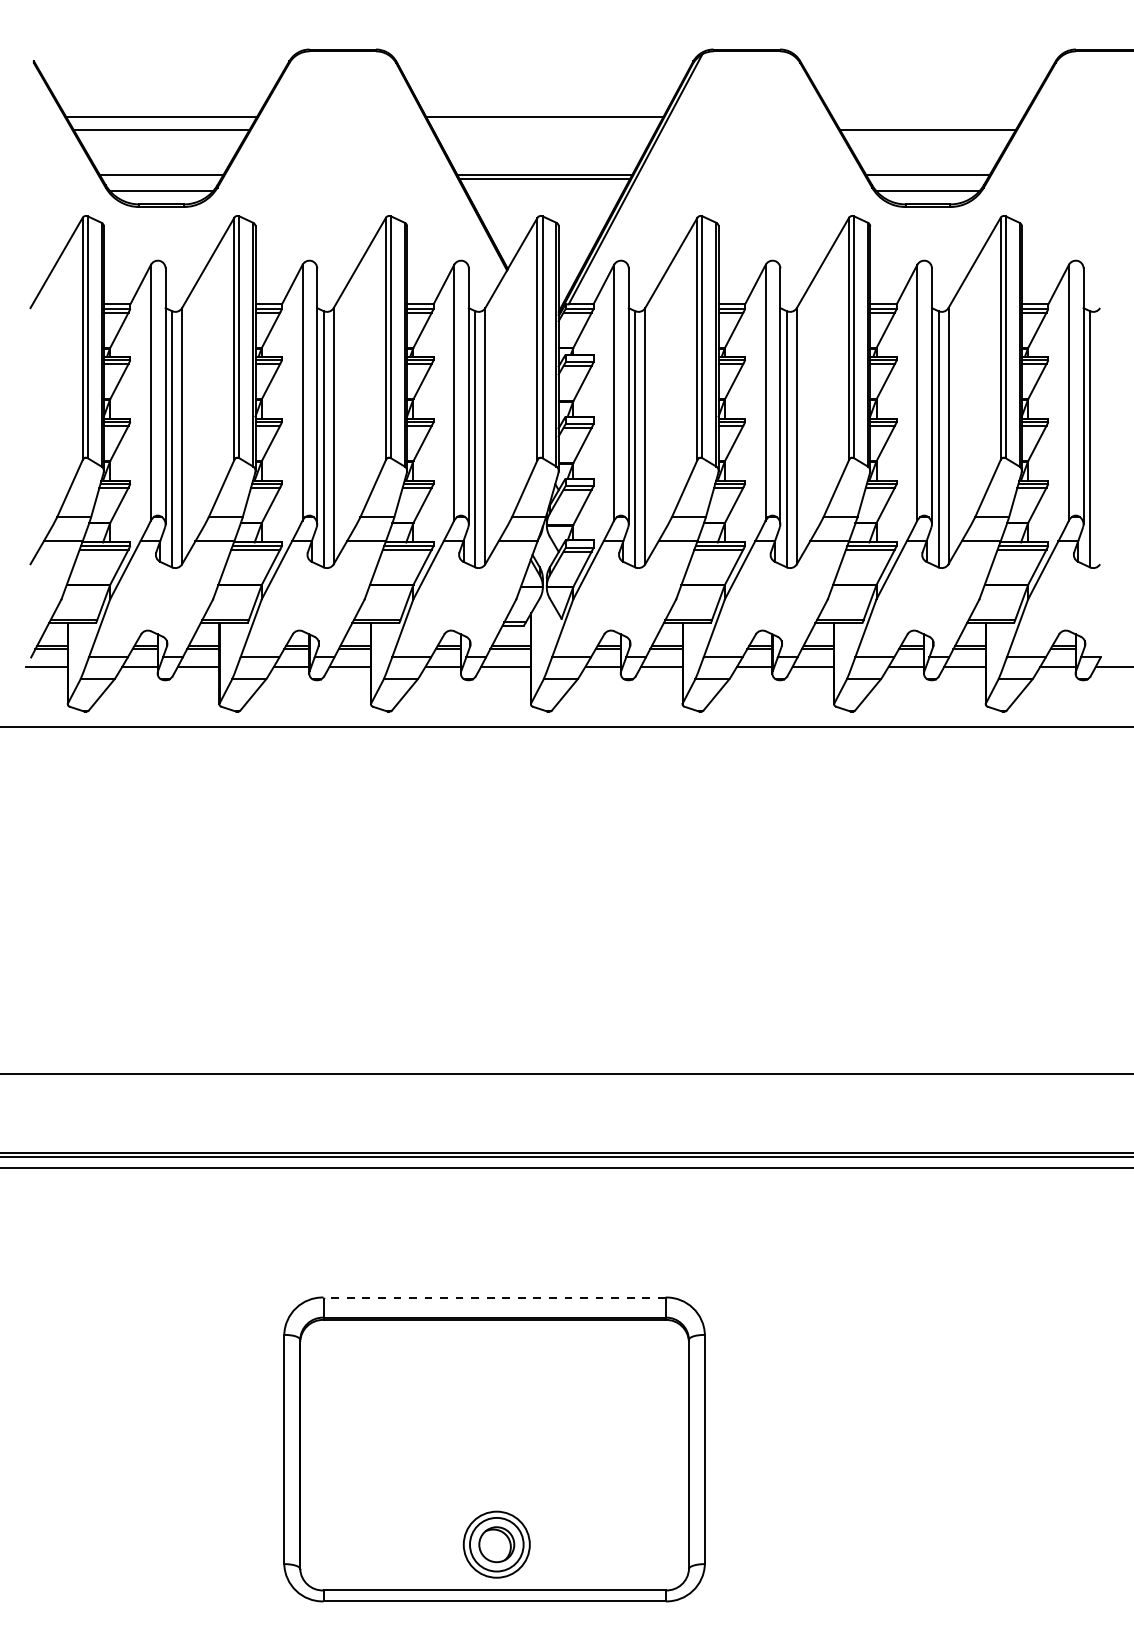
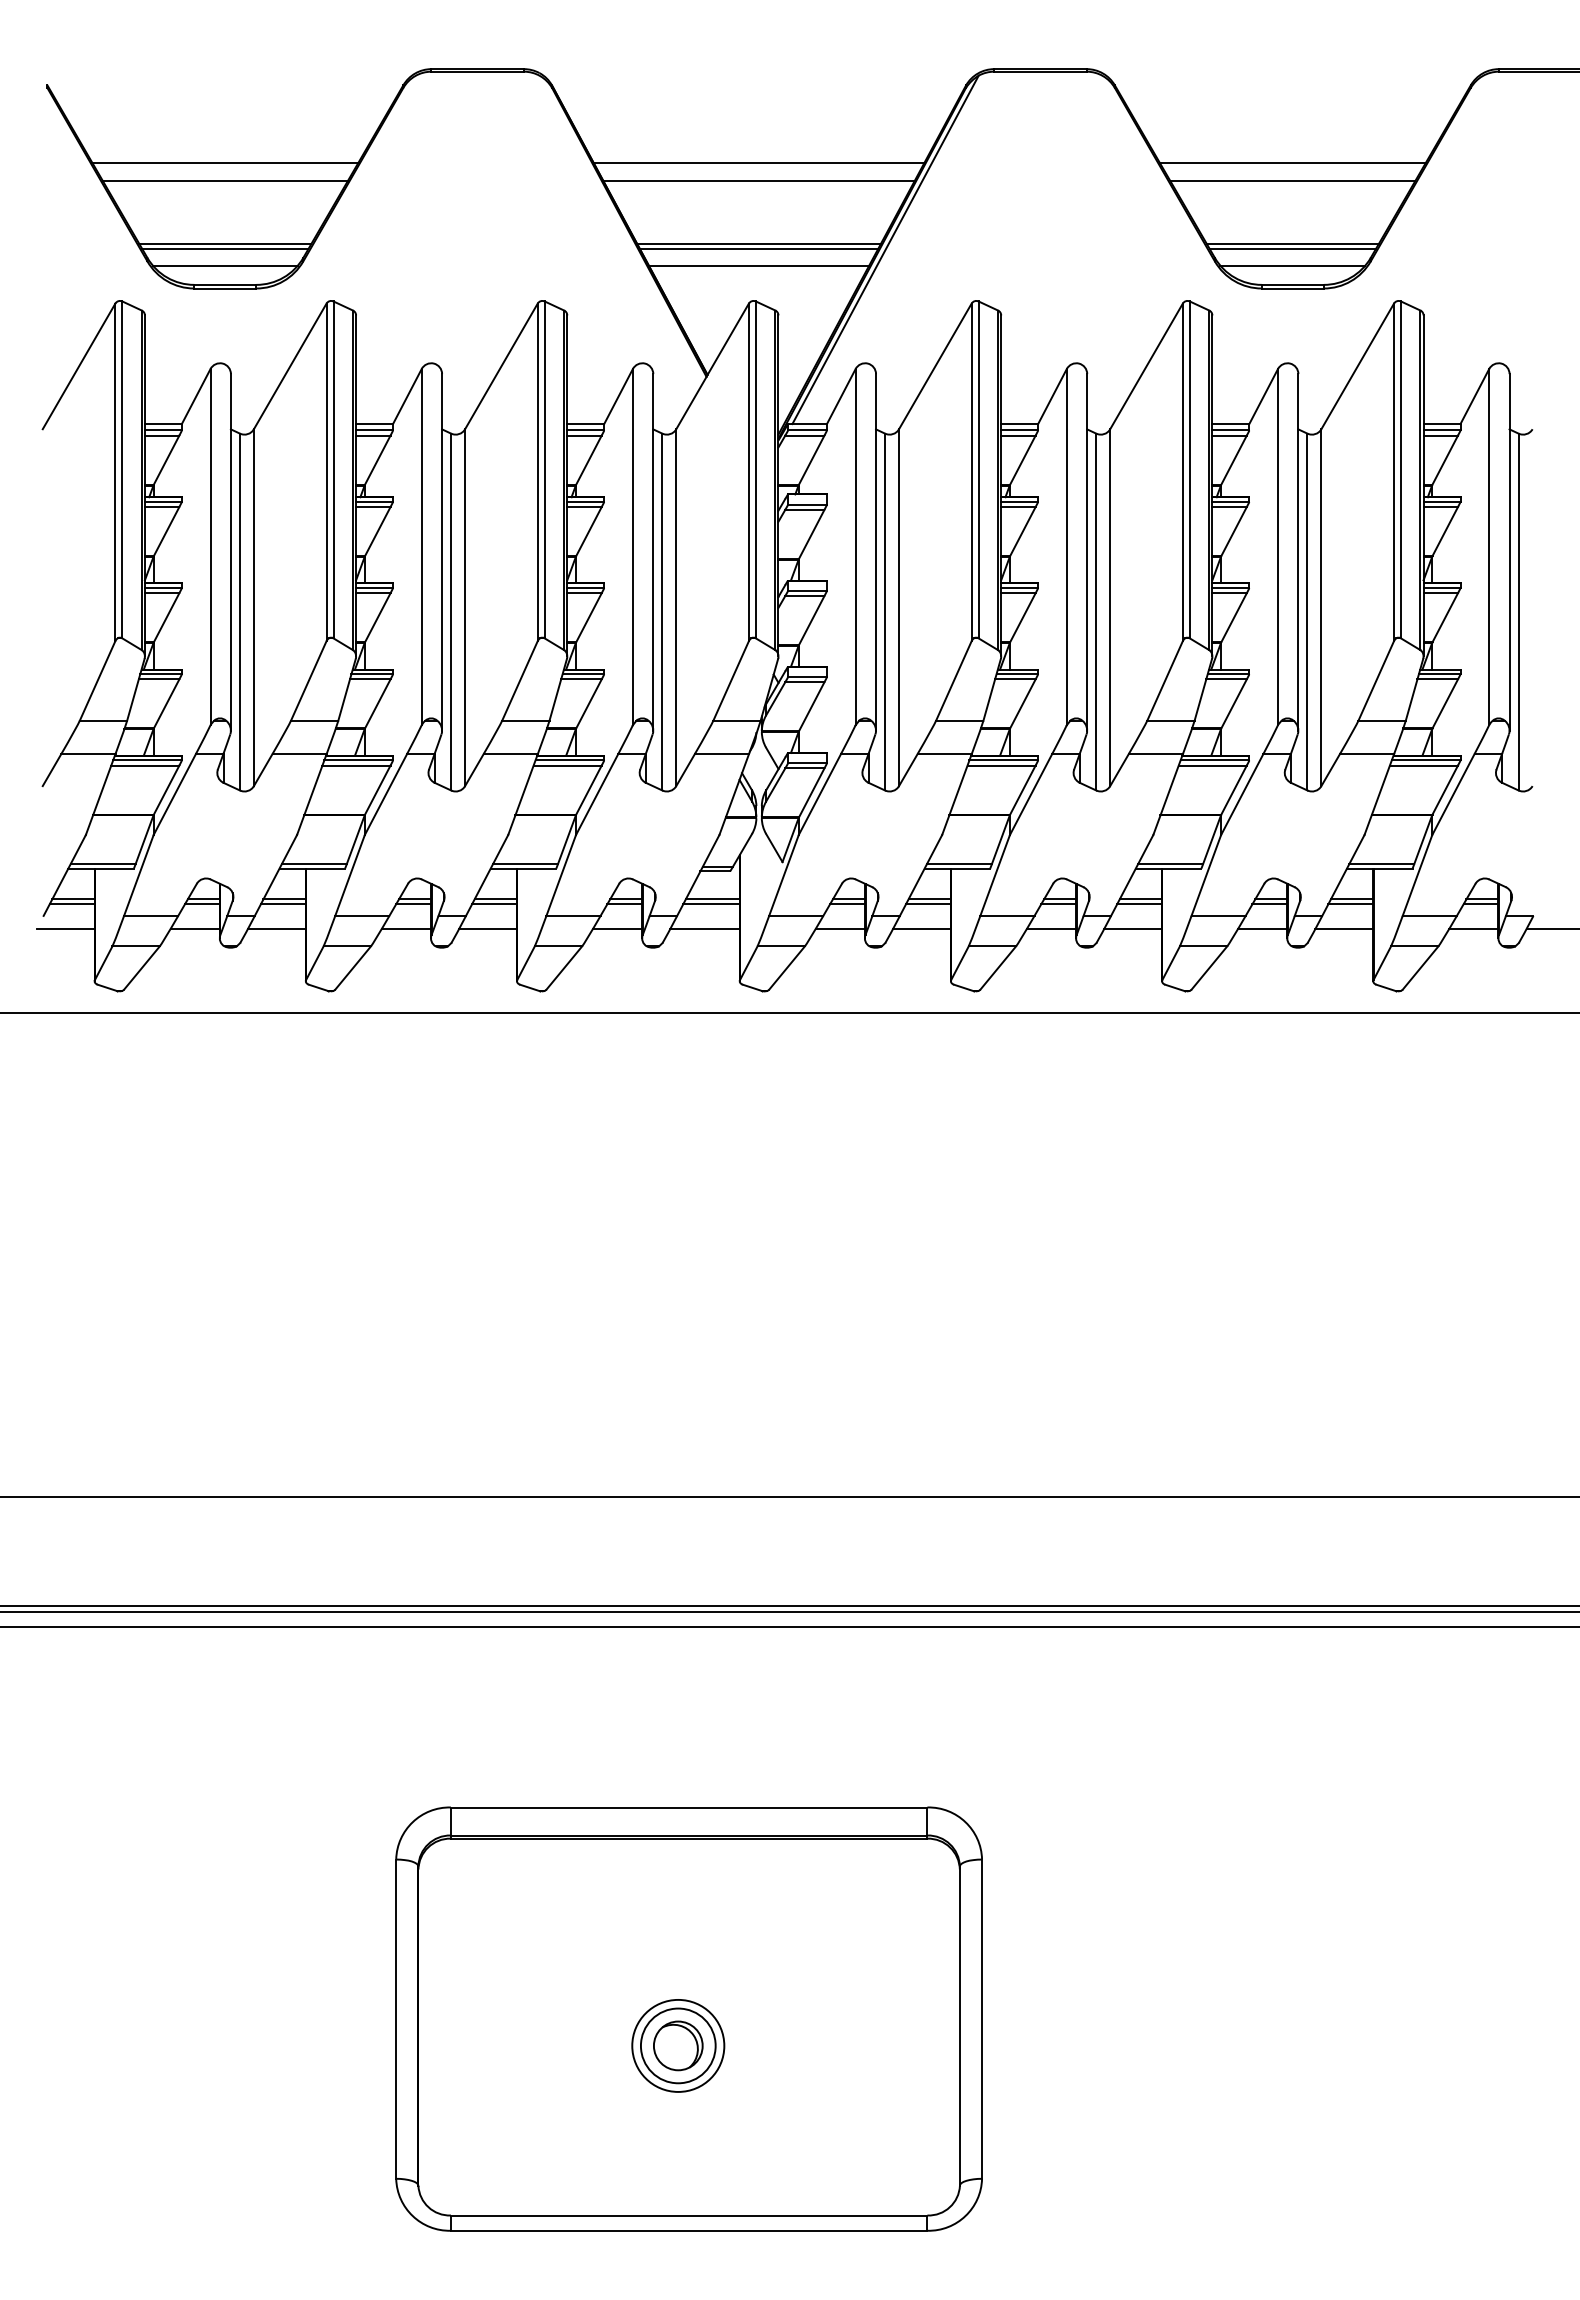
line: (927, 116) -> (1292, 162), added
line: (544, 130) -> (758, 181), added
line: (161, 178) -> (225, 248), added
line: (927, 178) -> (1292, 248), added
line: (544, 190) -> (758, 265), added
line: (494, 1297) -> (689, 1807), dashed -> solid
part: (496, 1544) -> (677, 2045), moved

